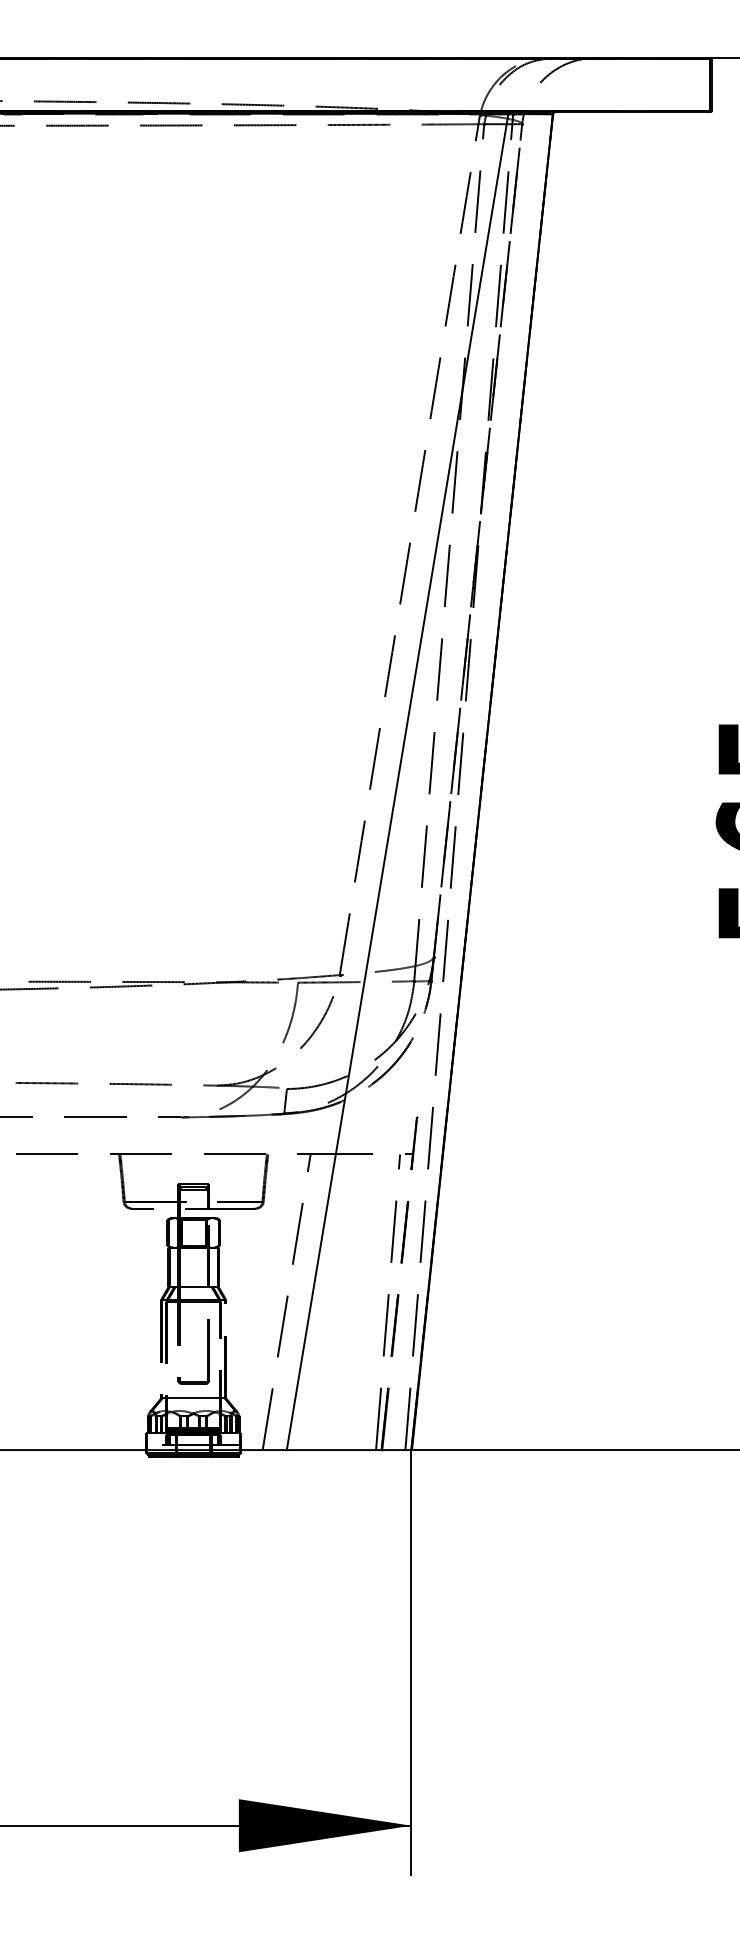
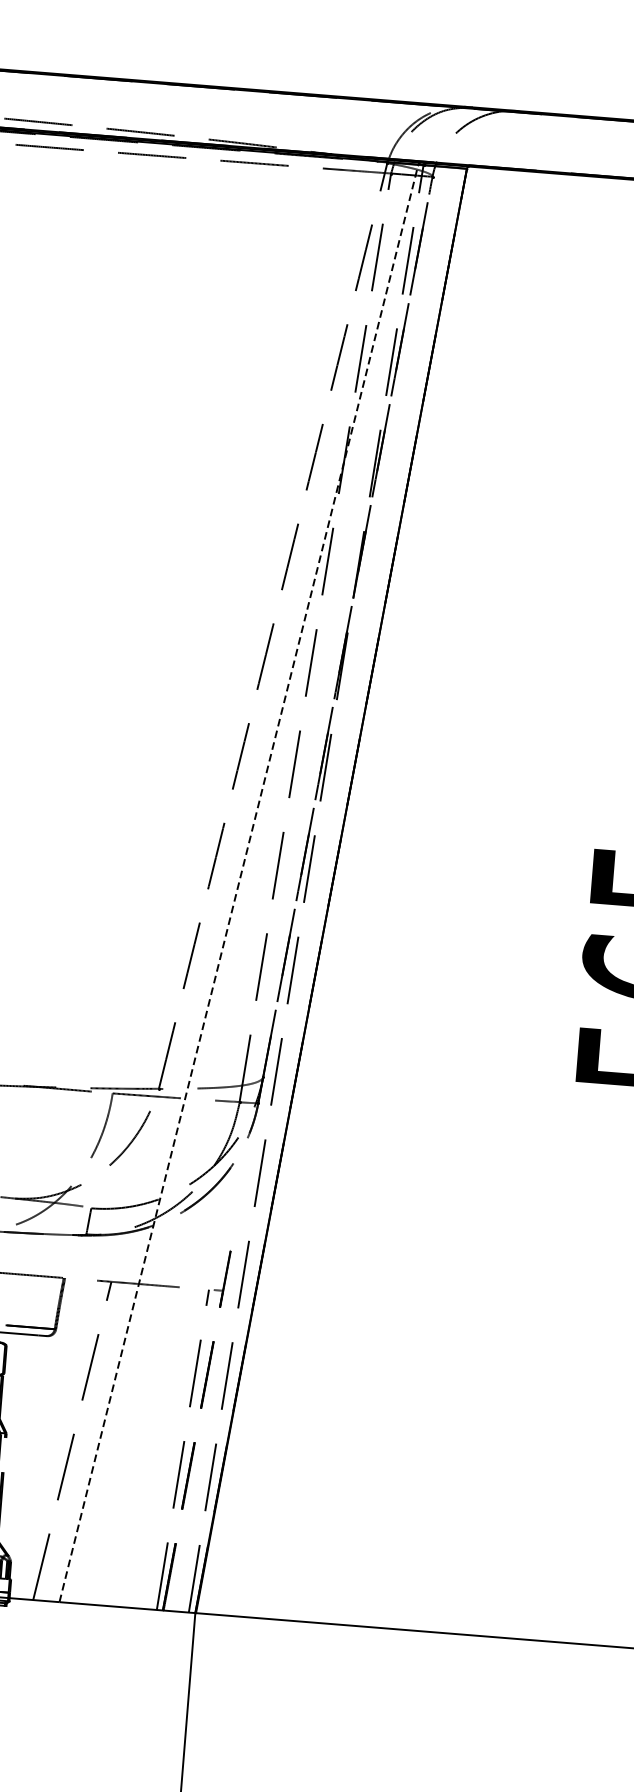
line: (397, 781) -> (238, 882), solid -> dashed

